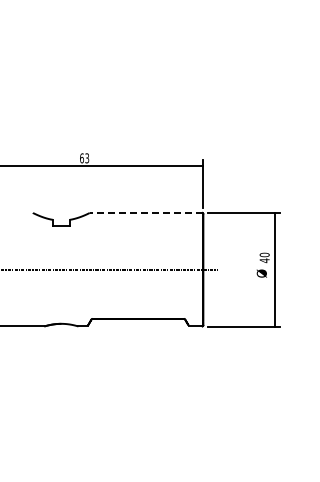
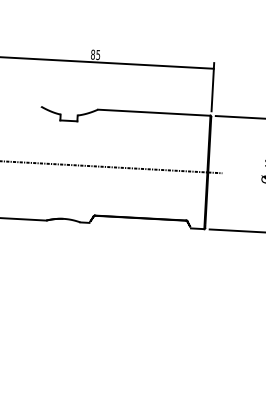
text: (84, 158) -> (95, 55), 63 -> 85
line: (145, 212) -> (153, 112), dashed -> solid

